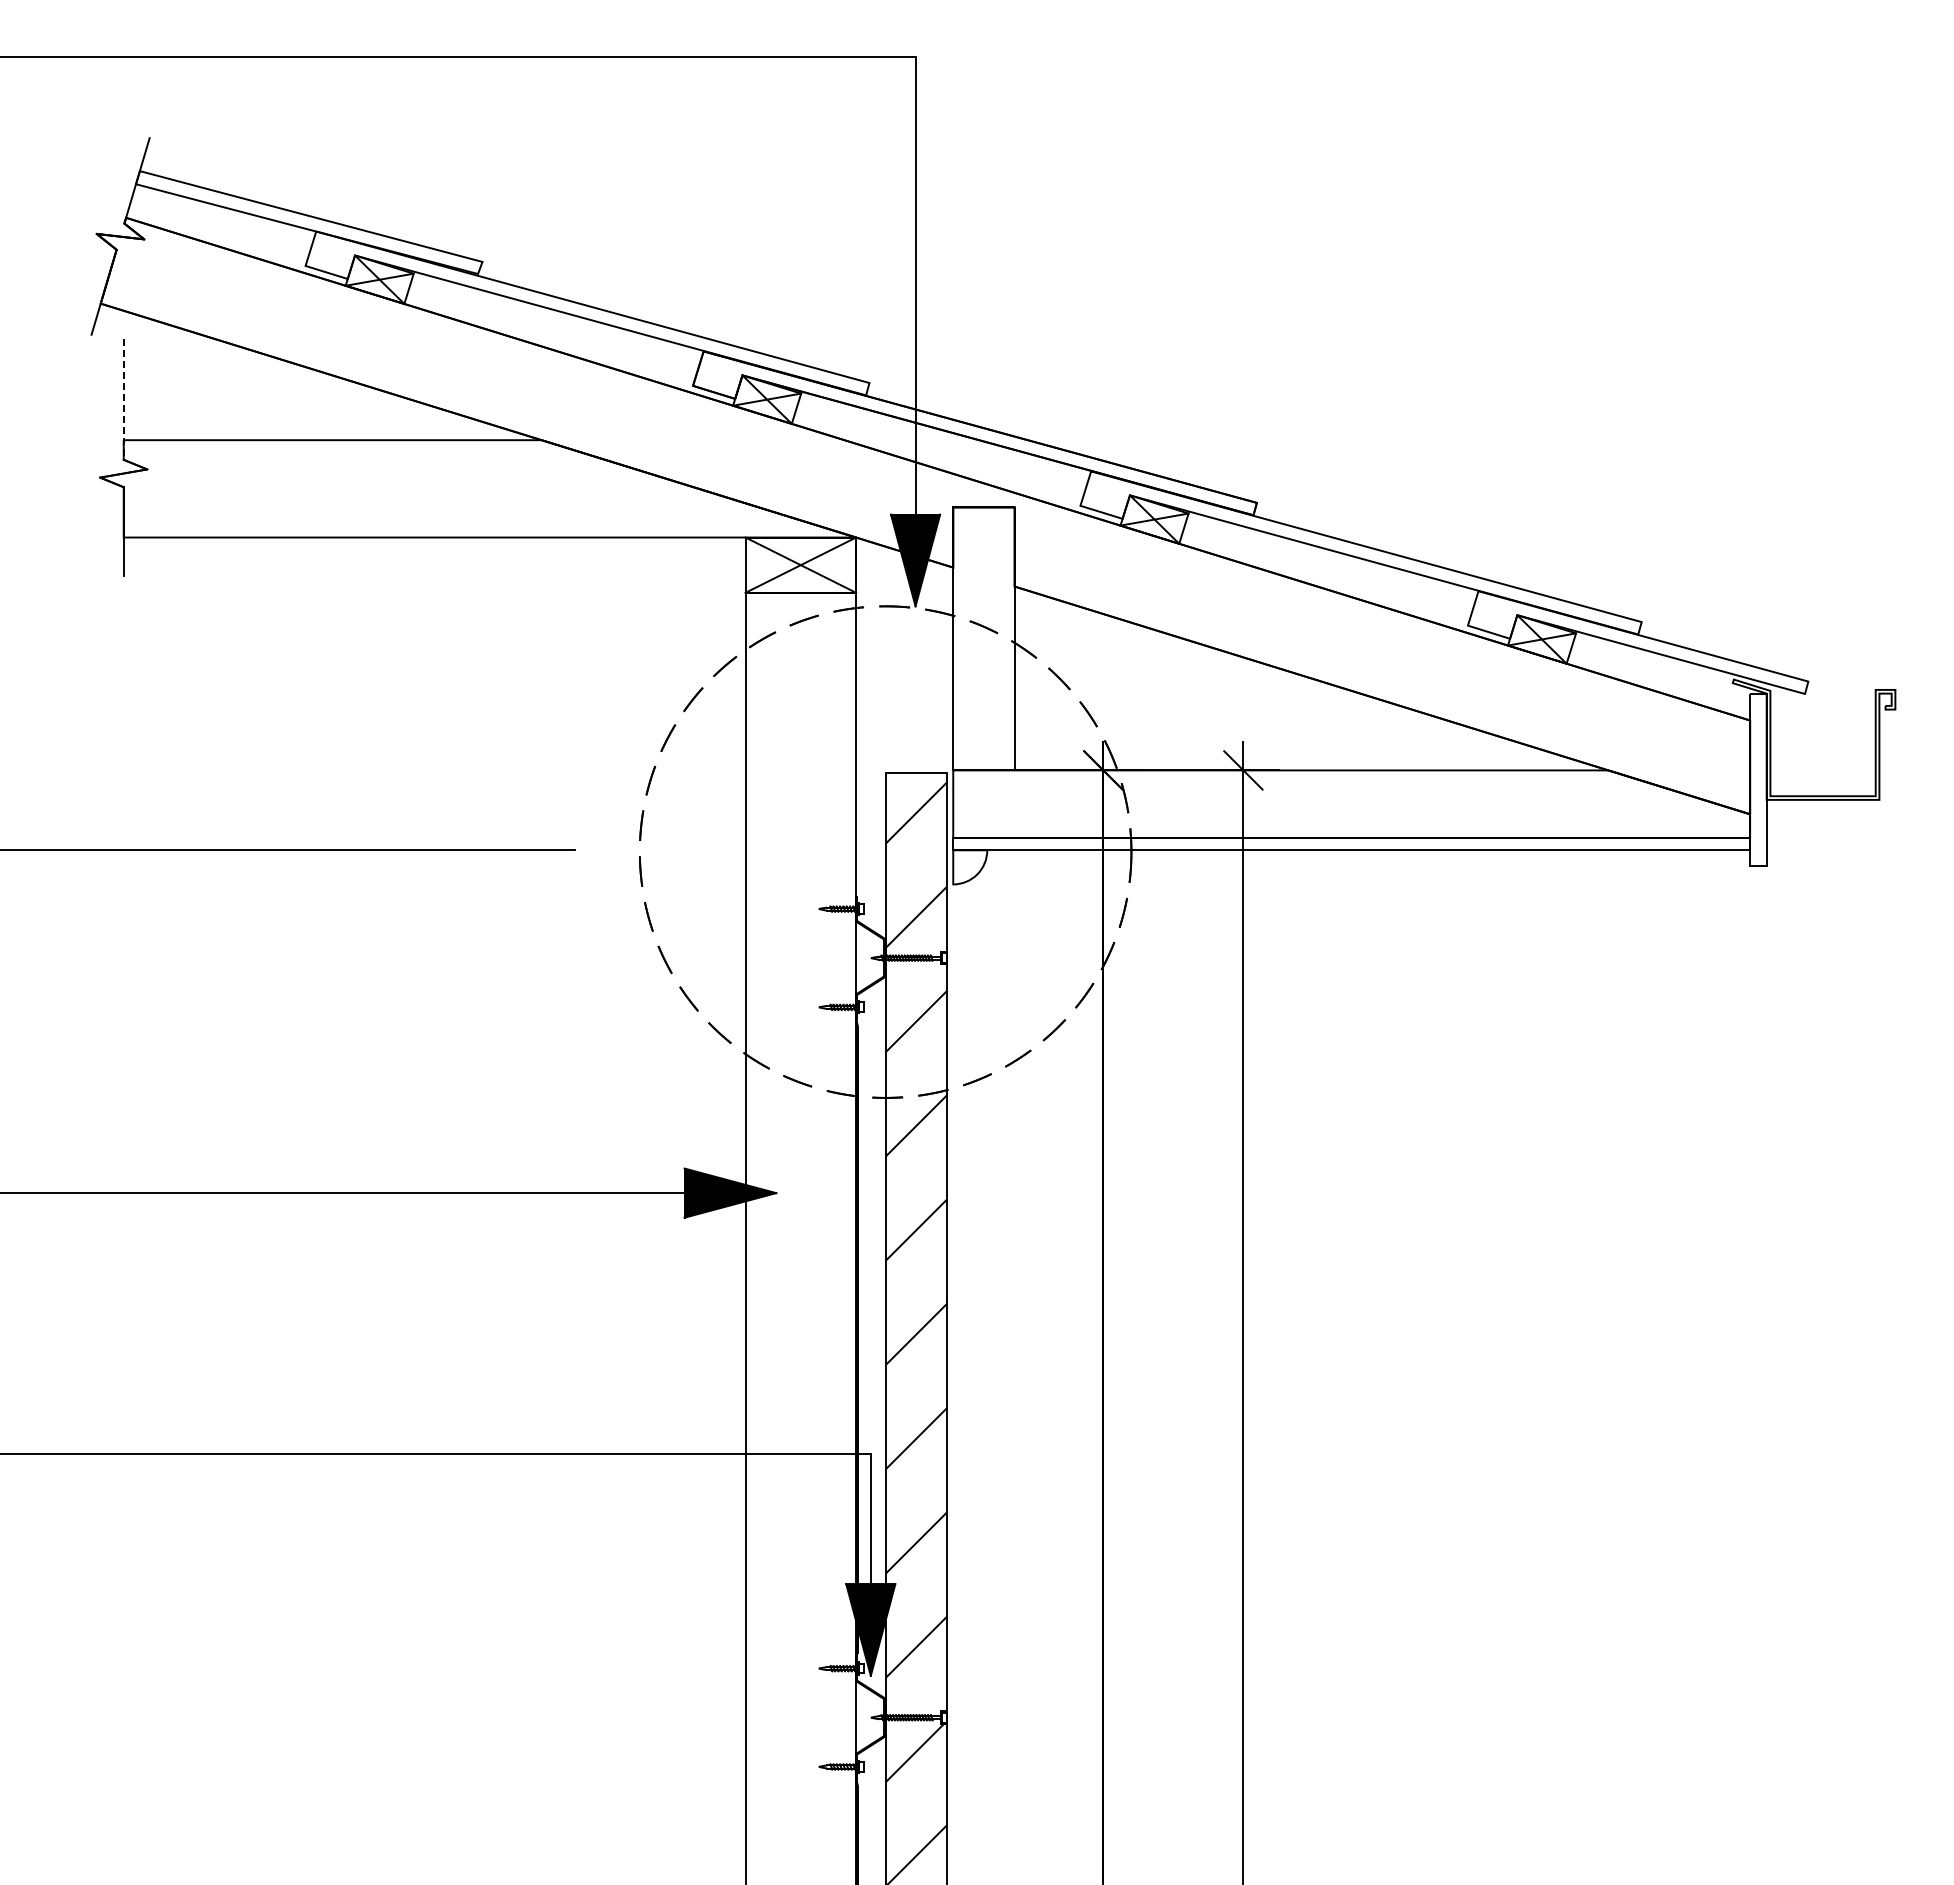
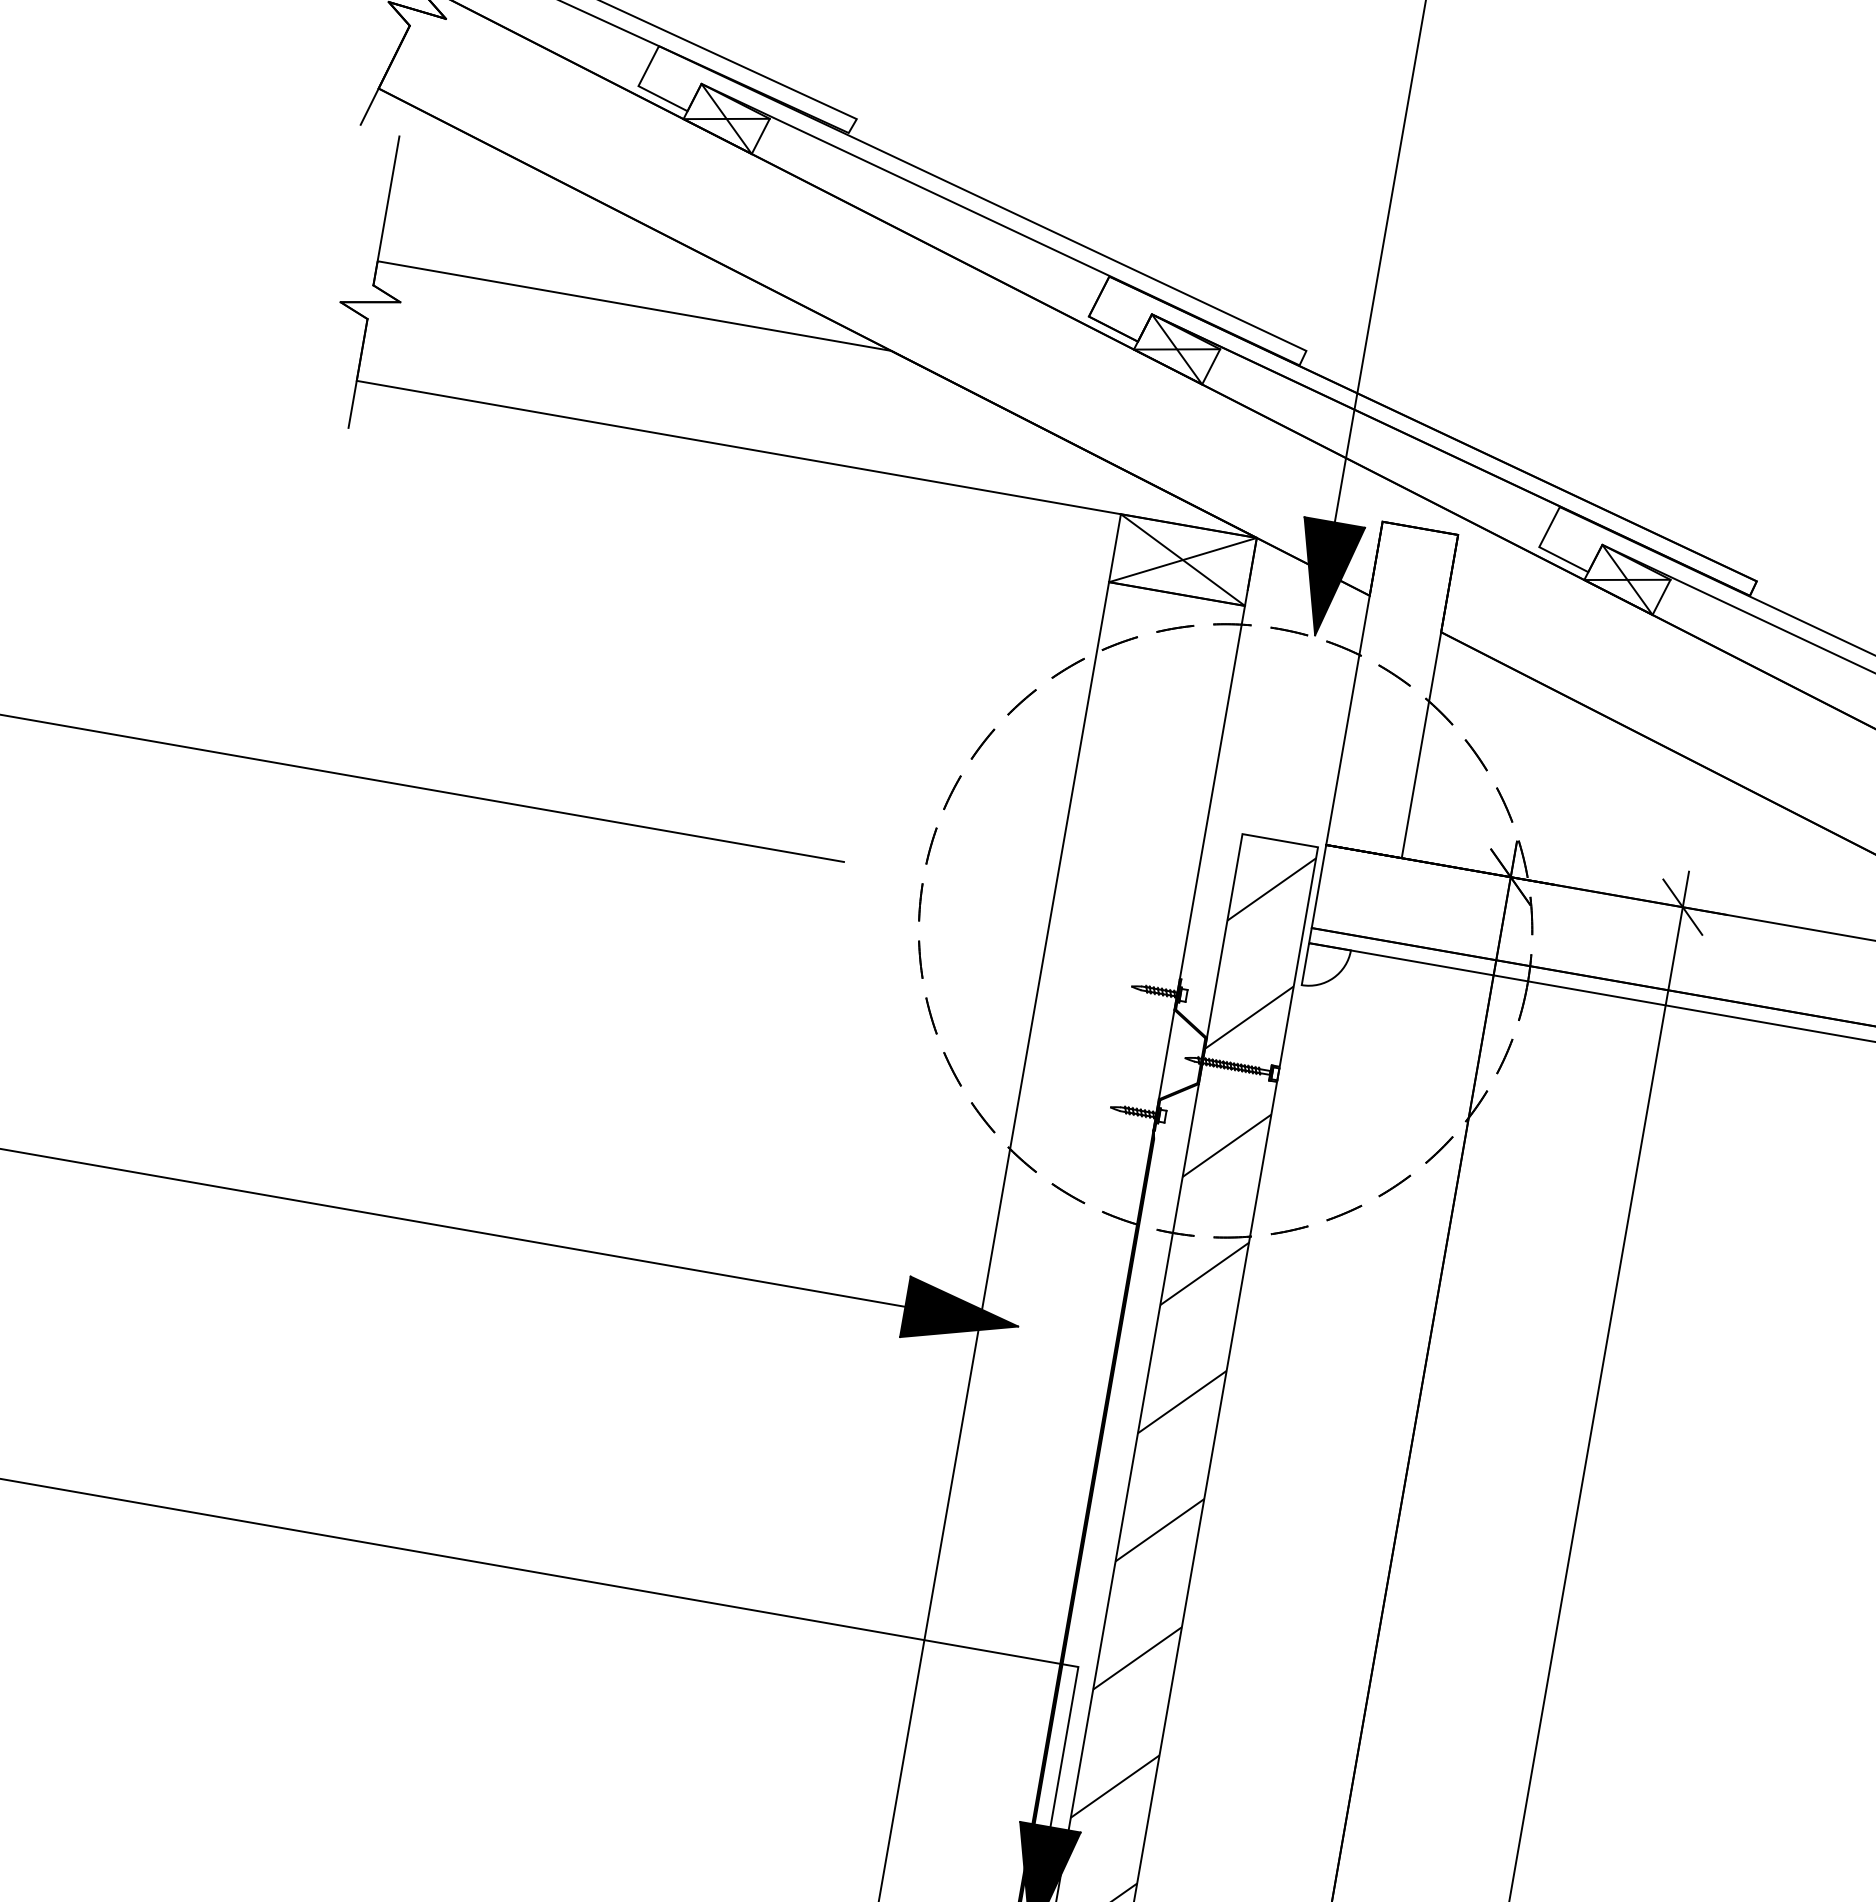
line: (123, 399) -> (386, 211), dashed -> solid

